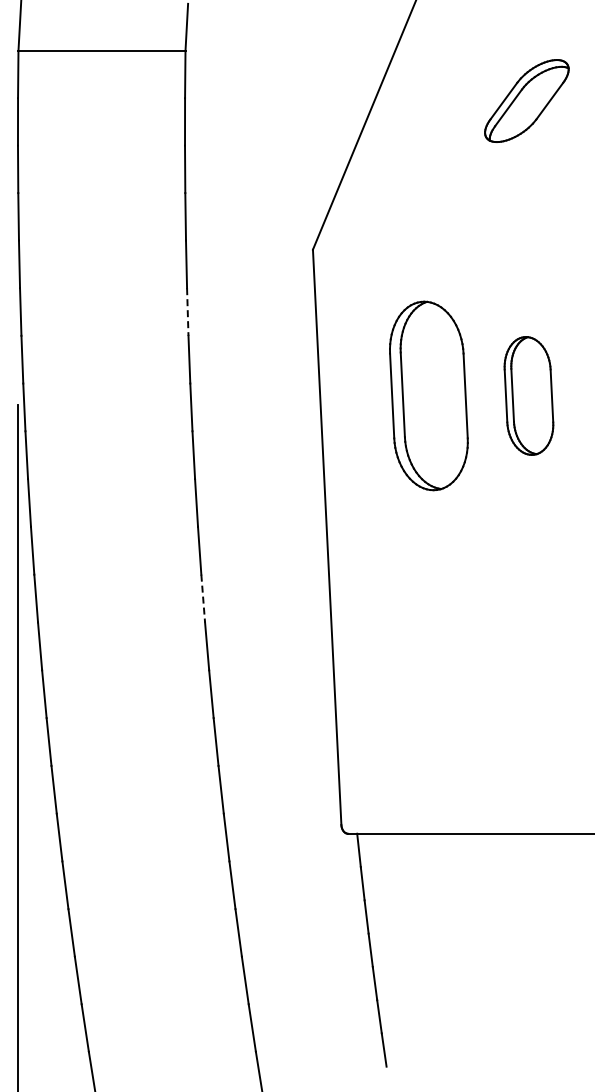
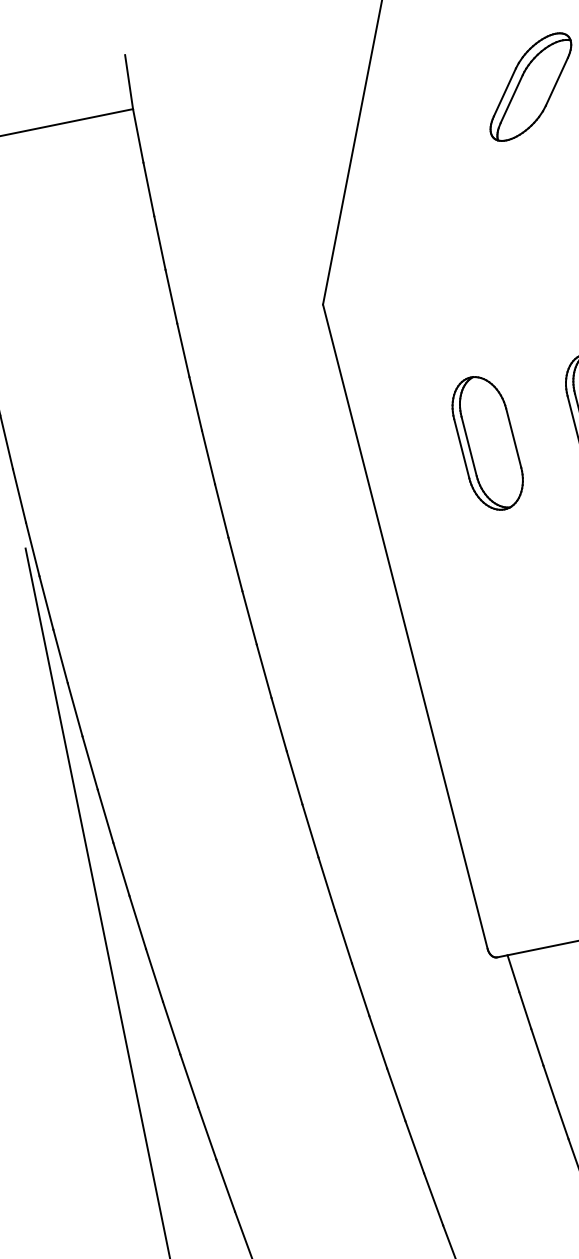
line: (187, 312) -> (195, 404), dashed -> solid
part: (428, 395) -> (487, 442), size x0.62
line: (203, 598) -> (279, 724), dashed -> solid

